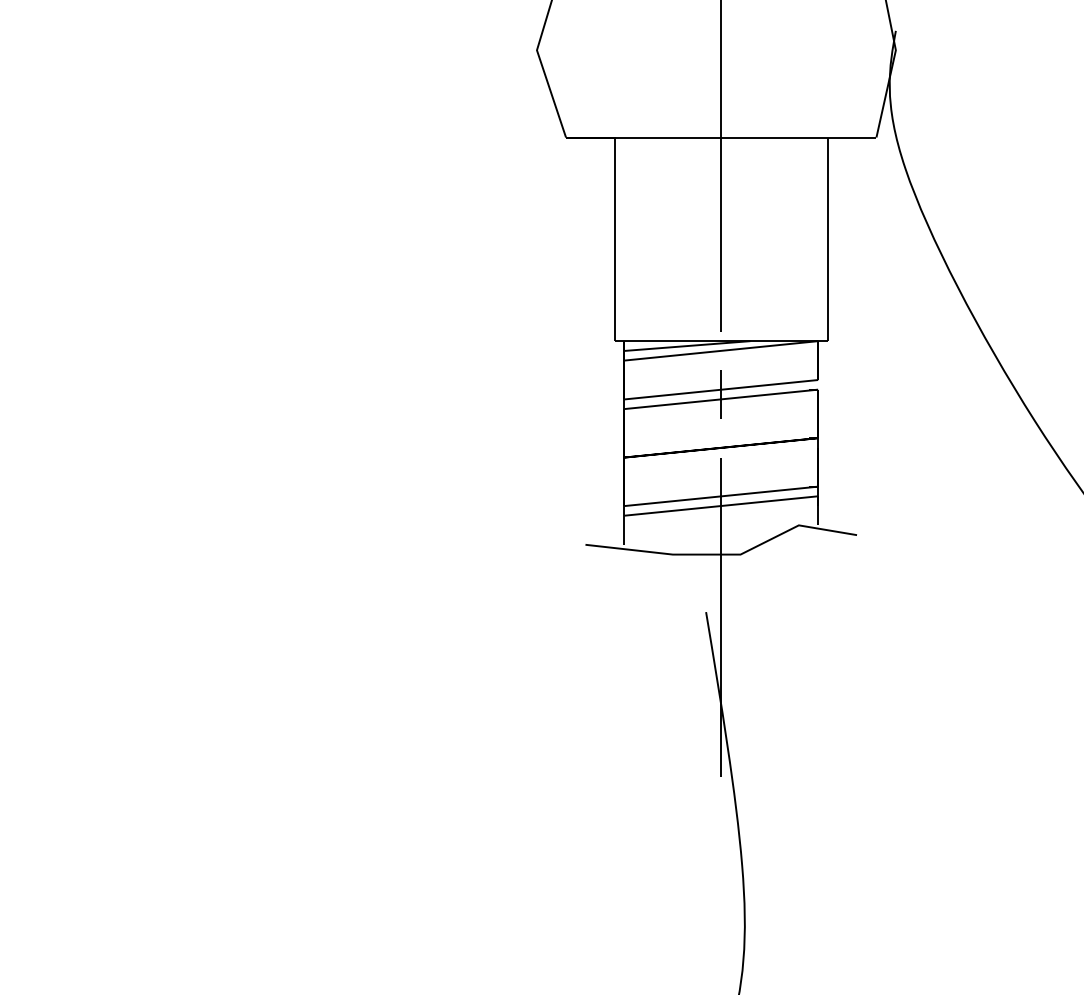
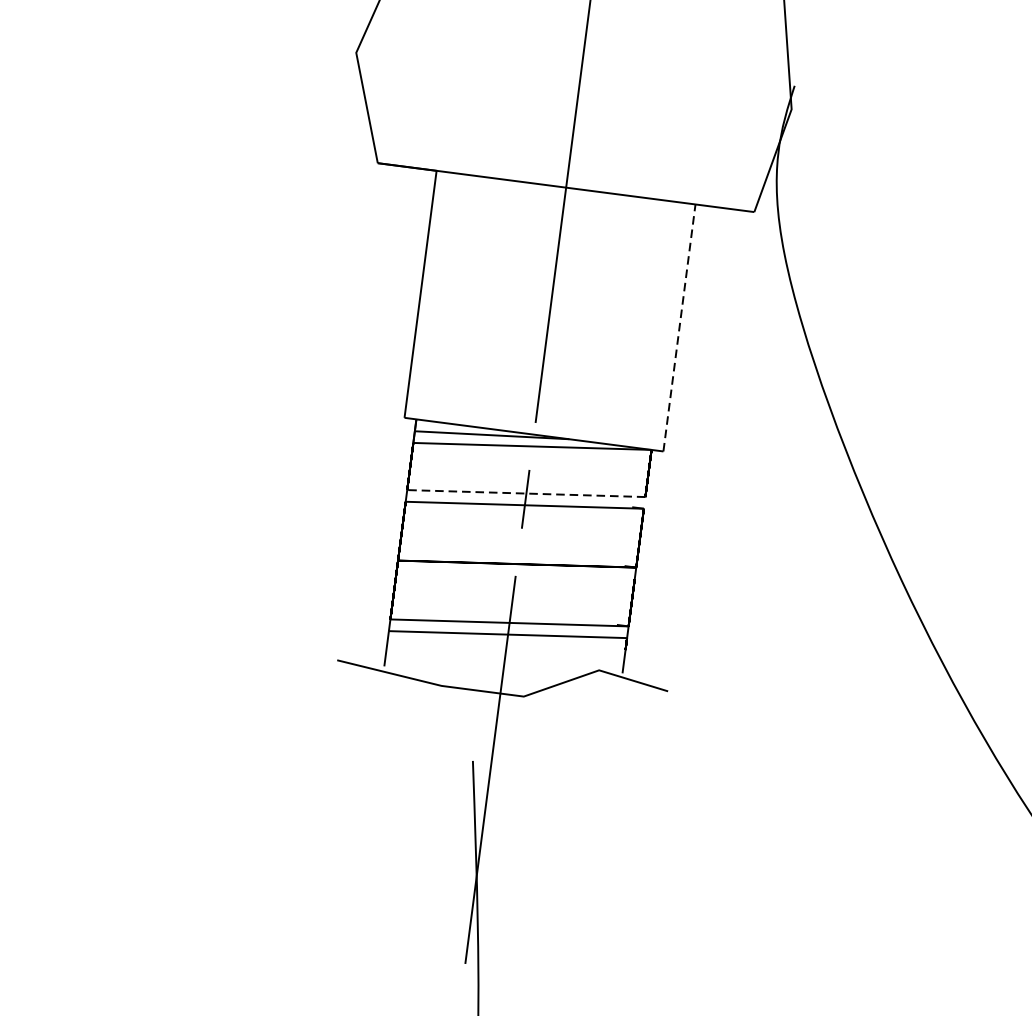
line: (827, 239) -> (678, 328), solid -> dashed
line: (720, 389) -> (525, 493), solid -> dashed

